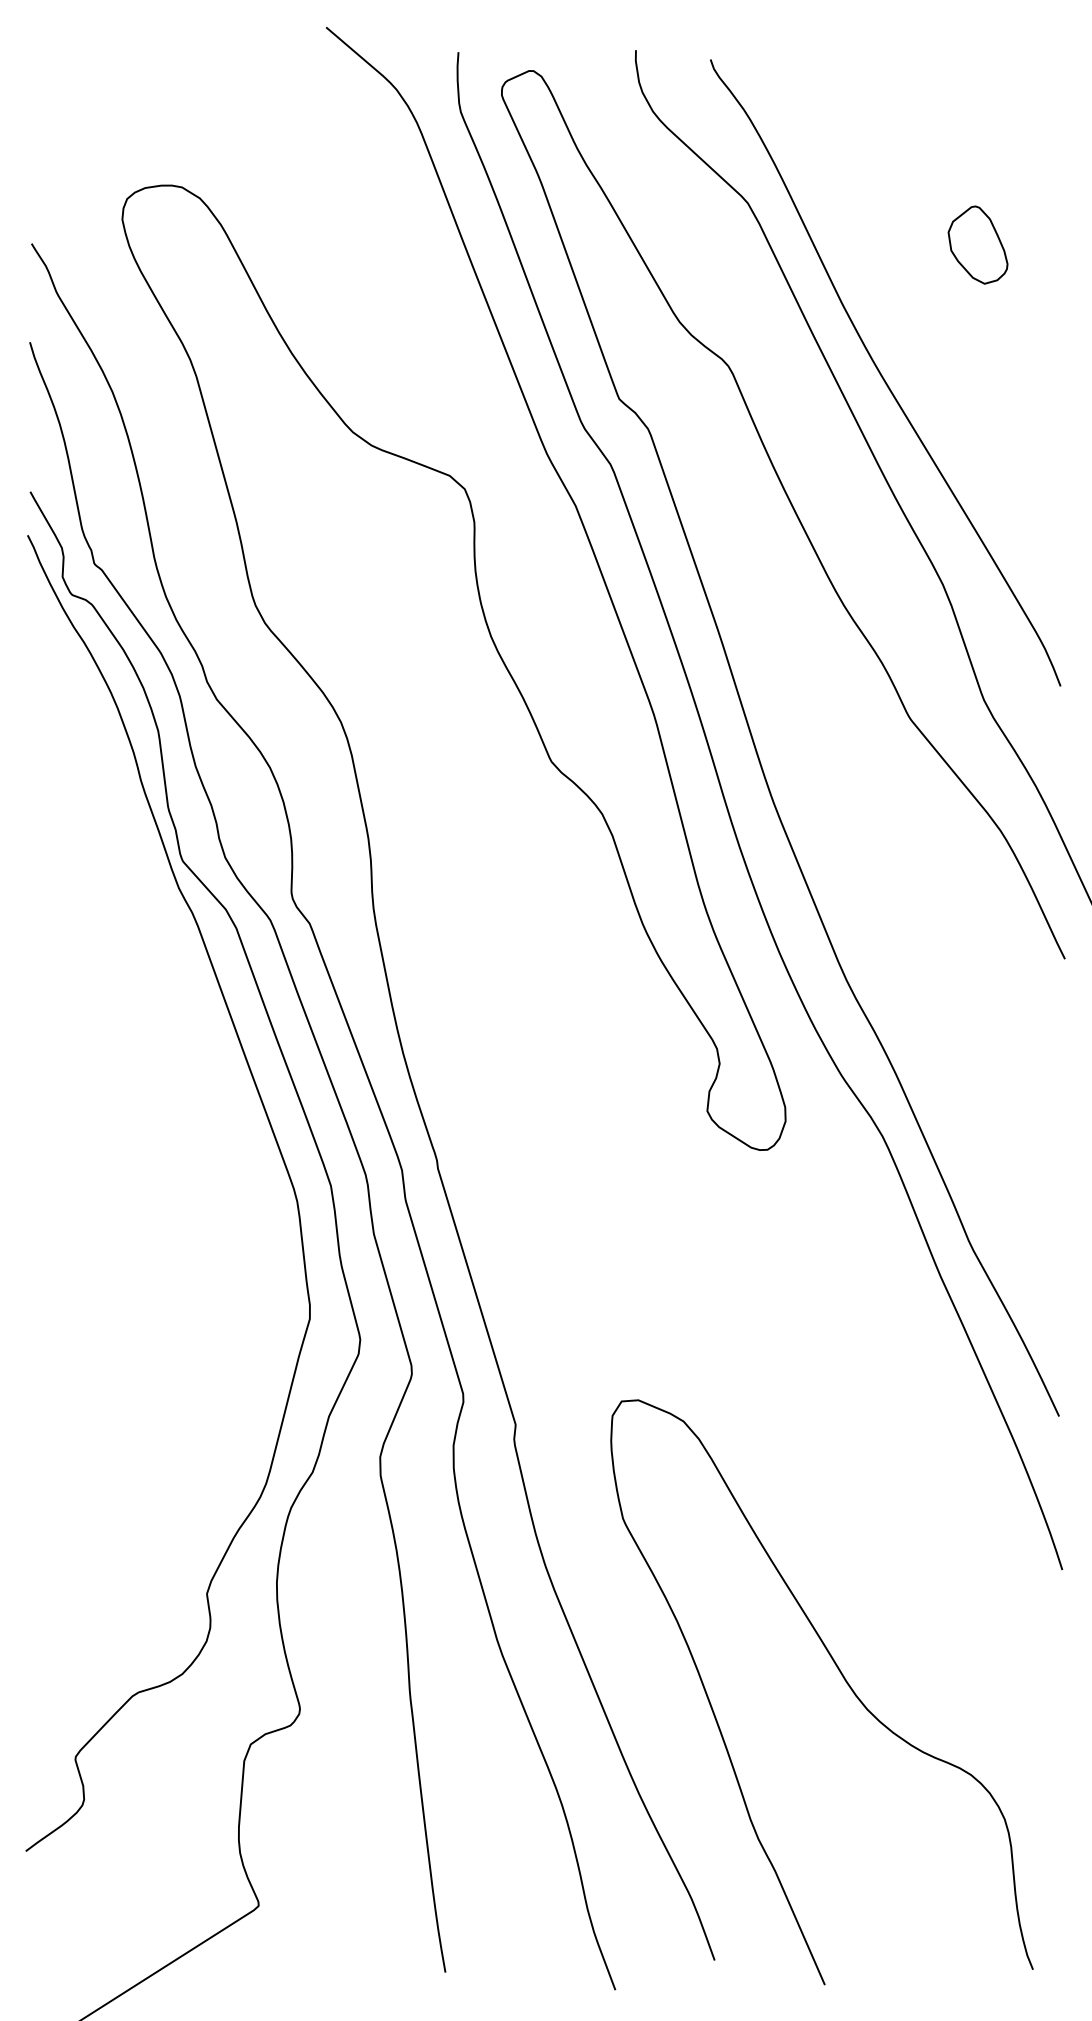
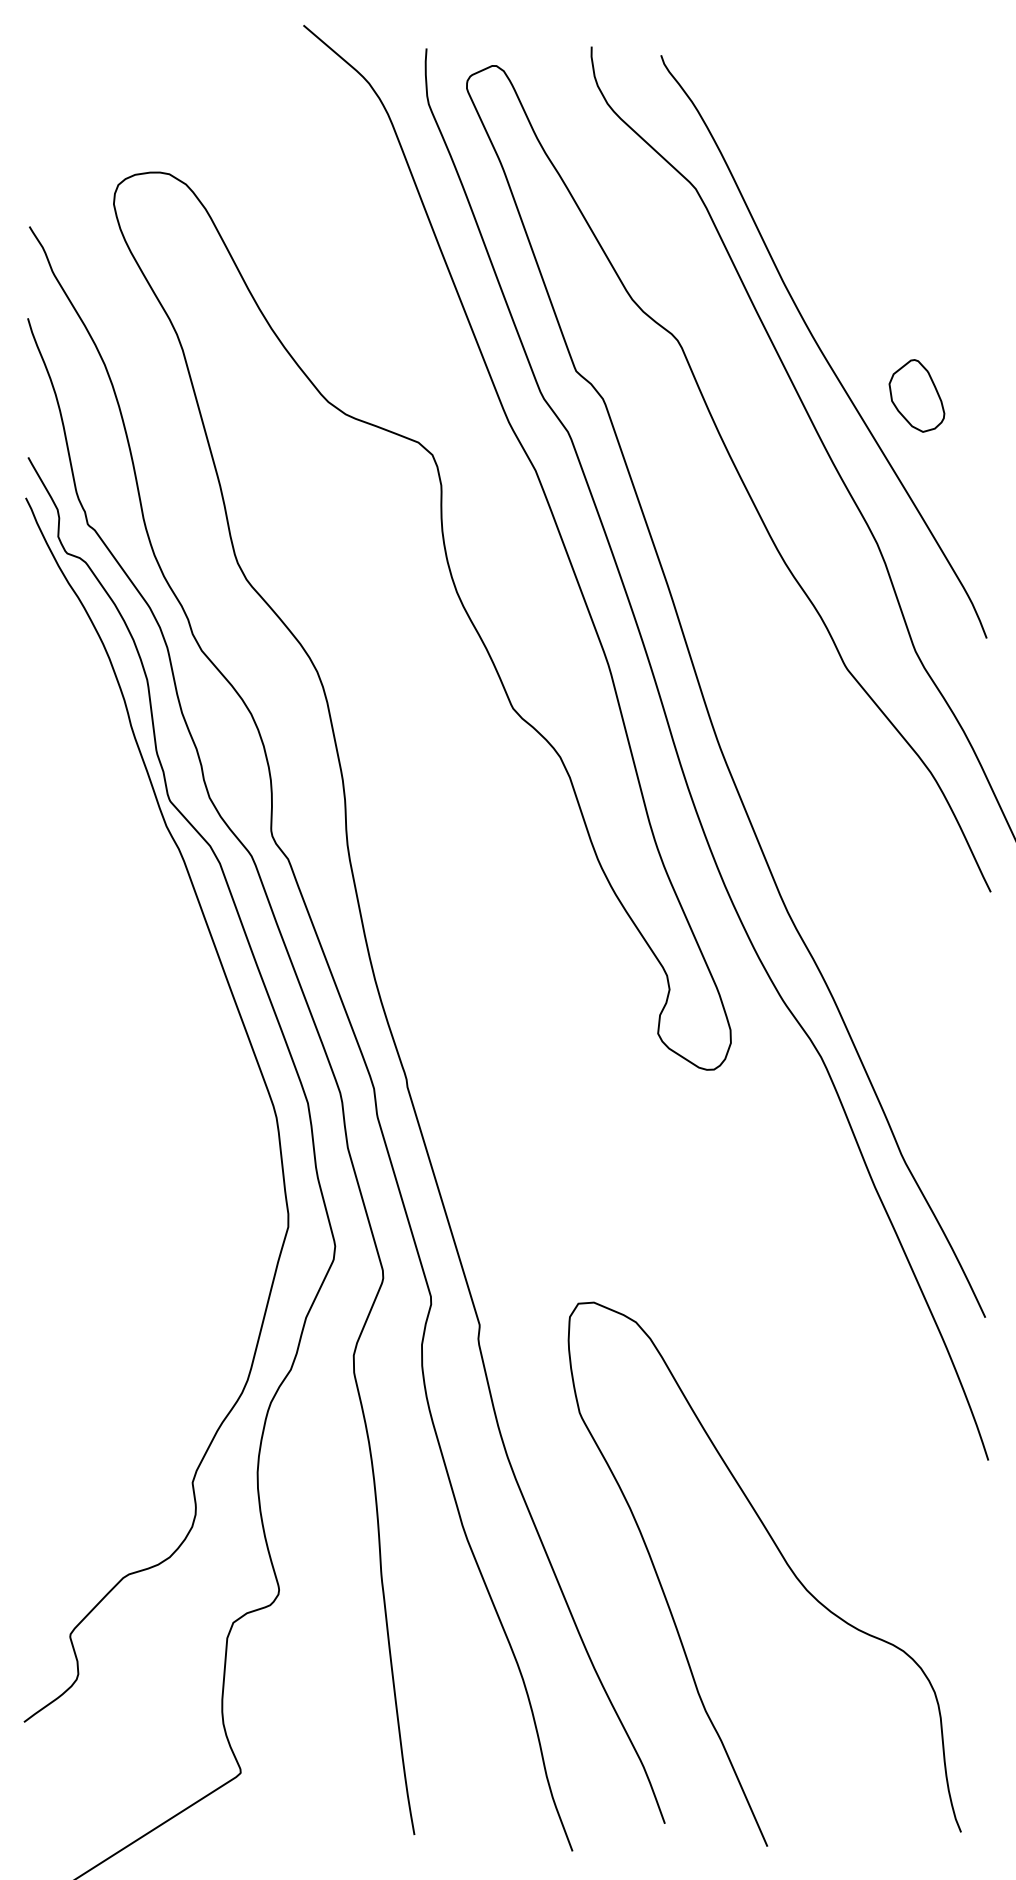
part: (977, 244) -> (916, 395), moved

